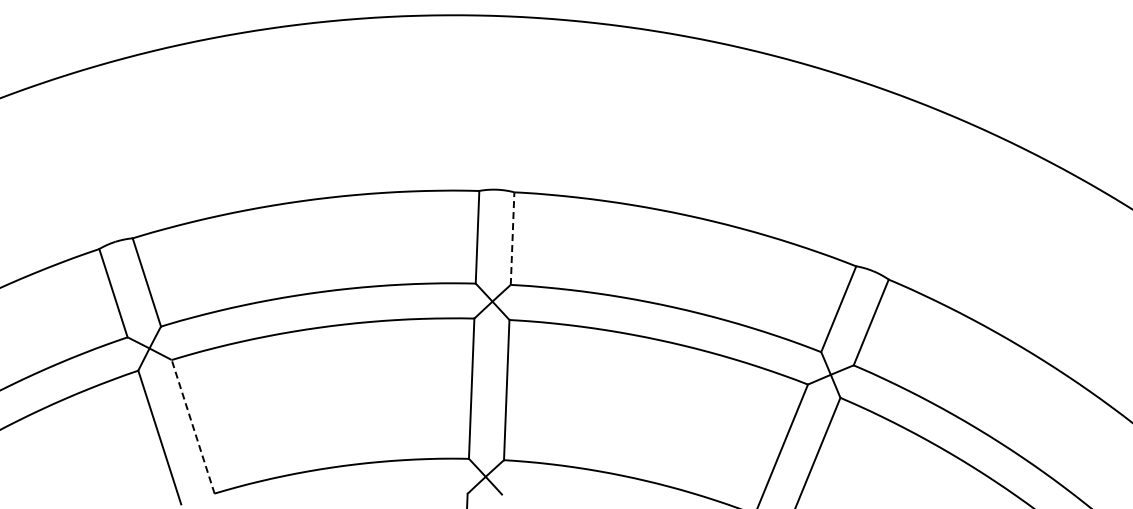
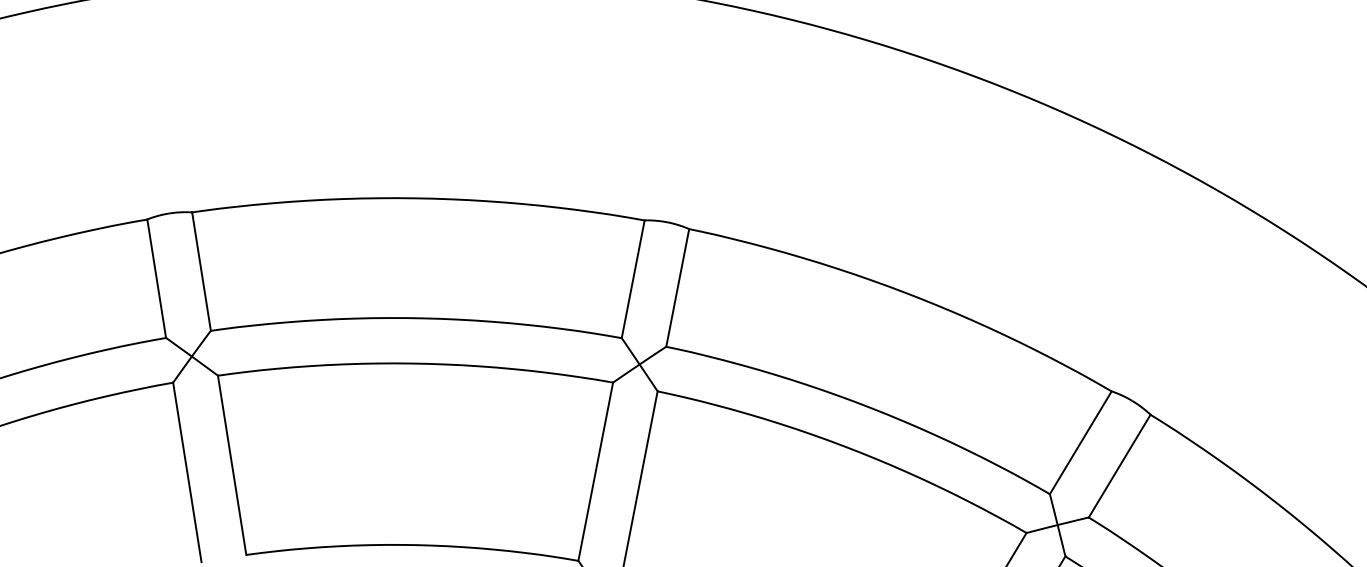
line: (512, 238) -> (677, 287), dashed -> solid
line: (193, 426) -> (232, 464), dashed -> solid

